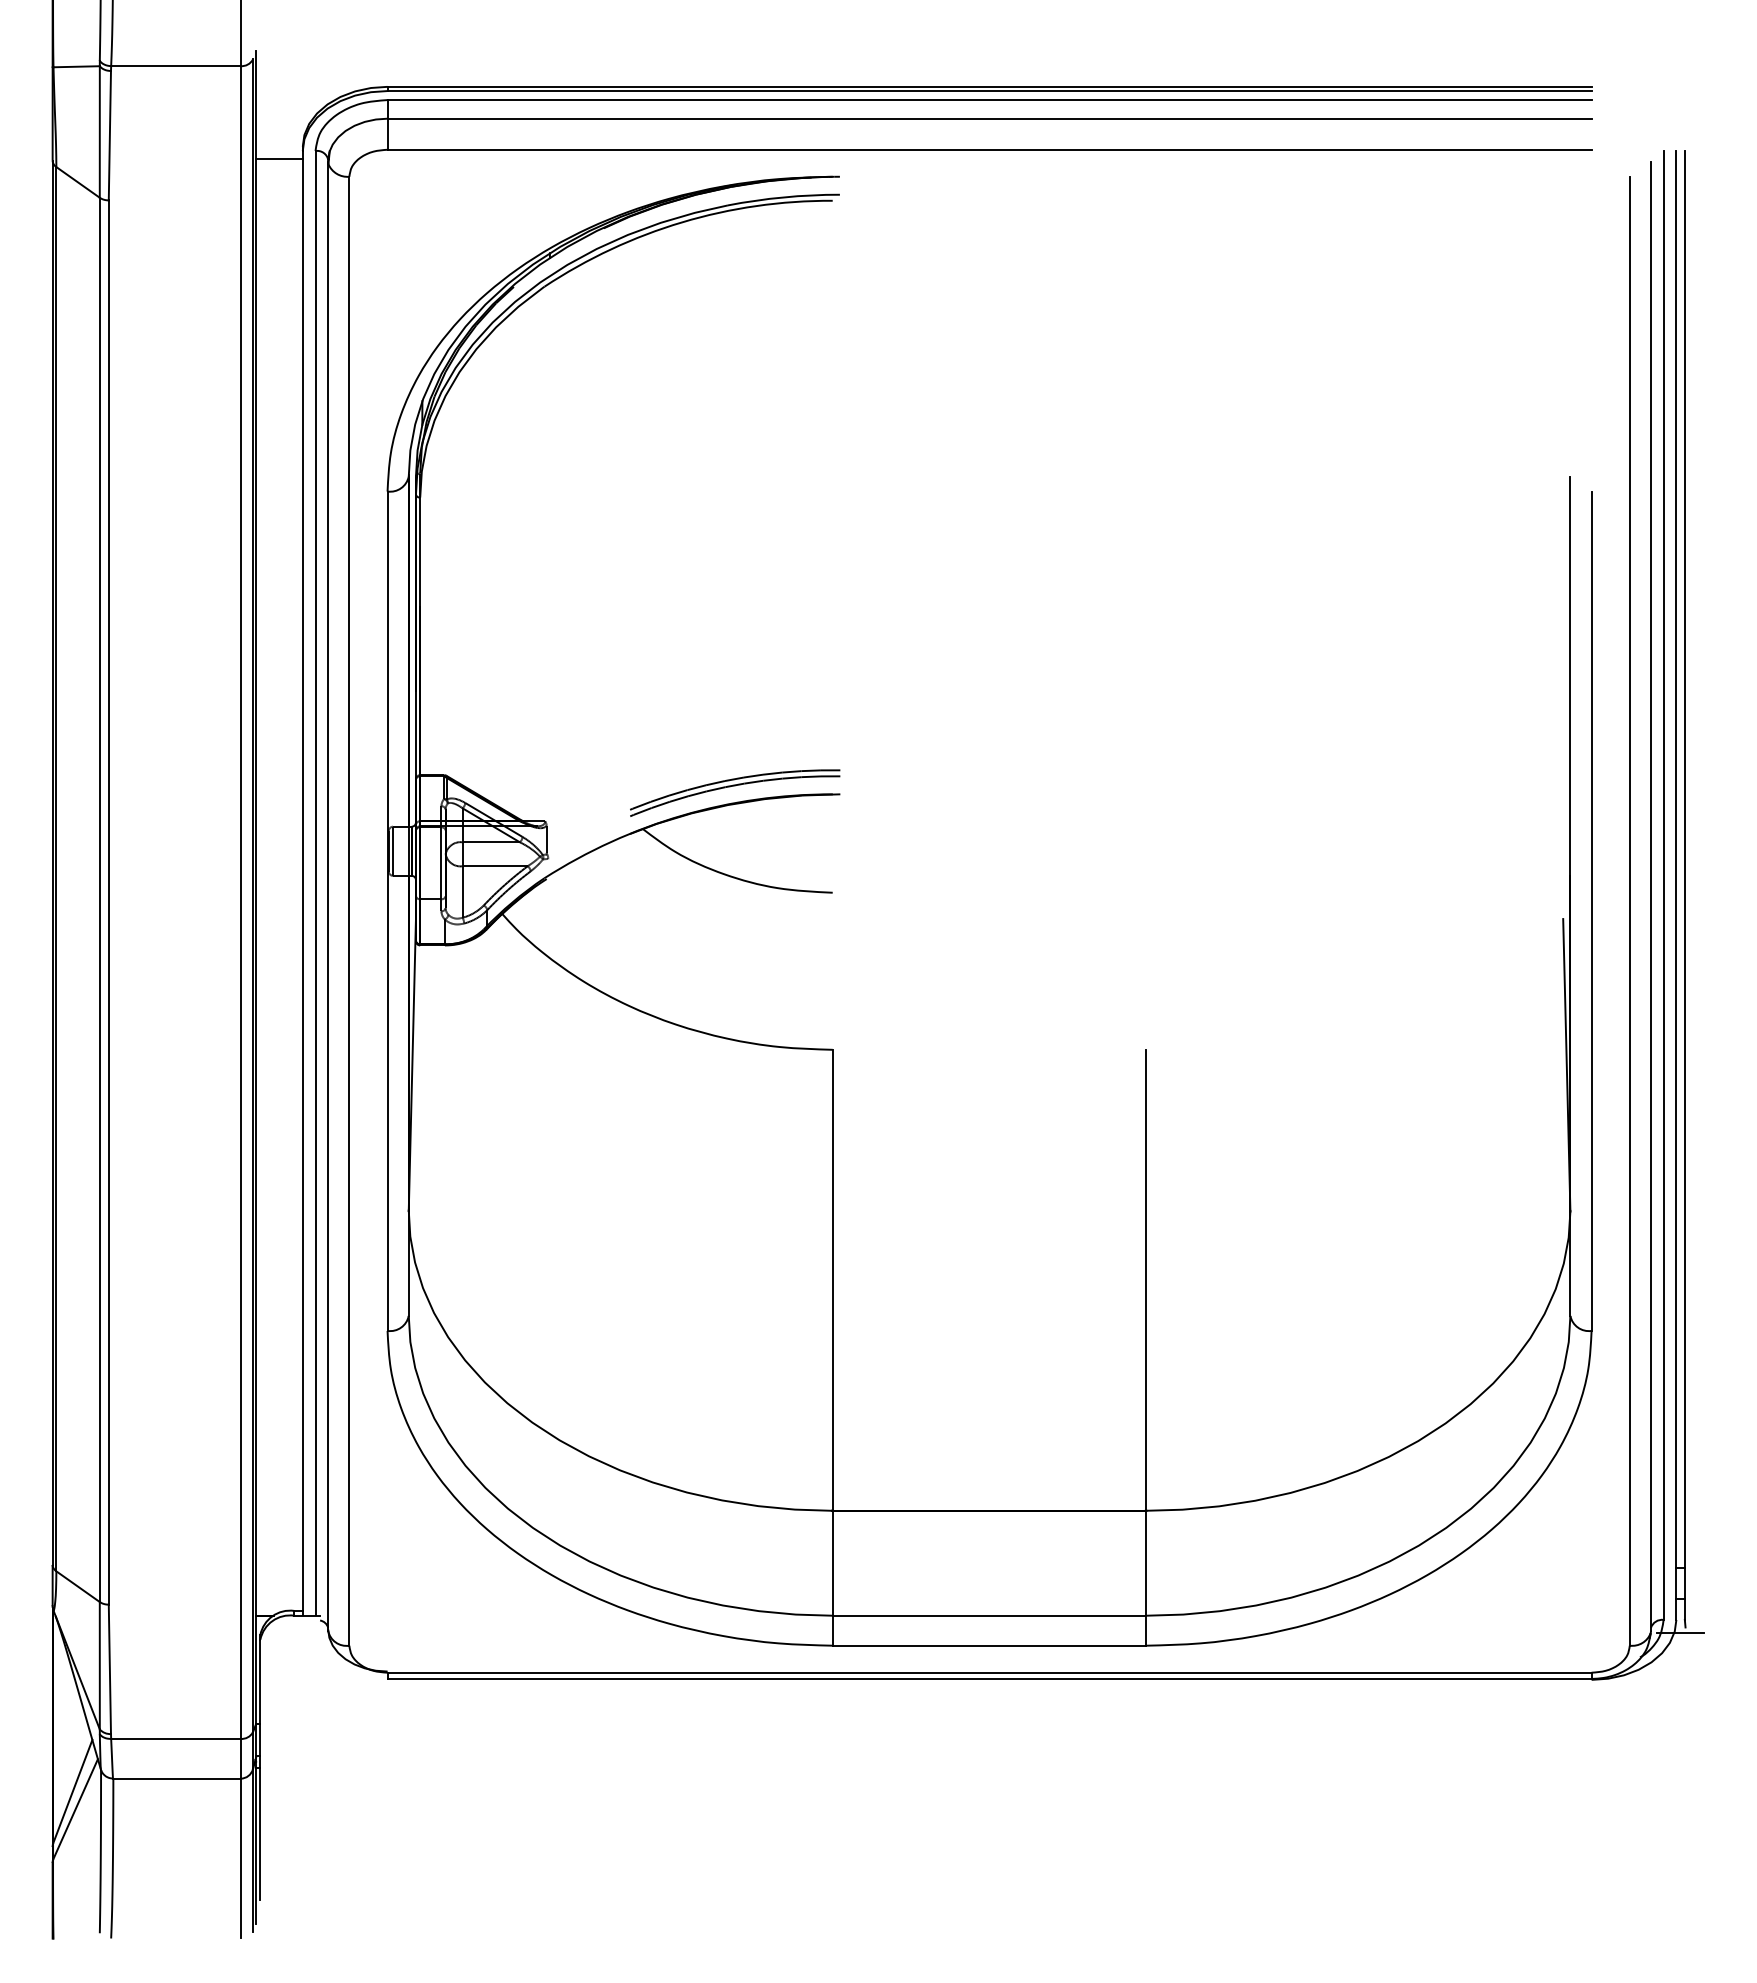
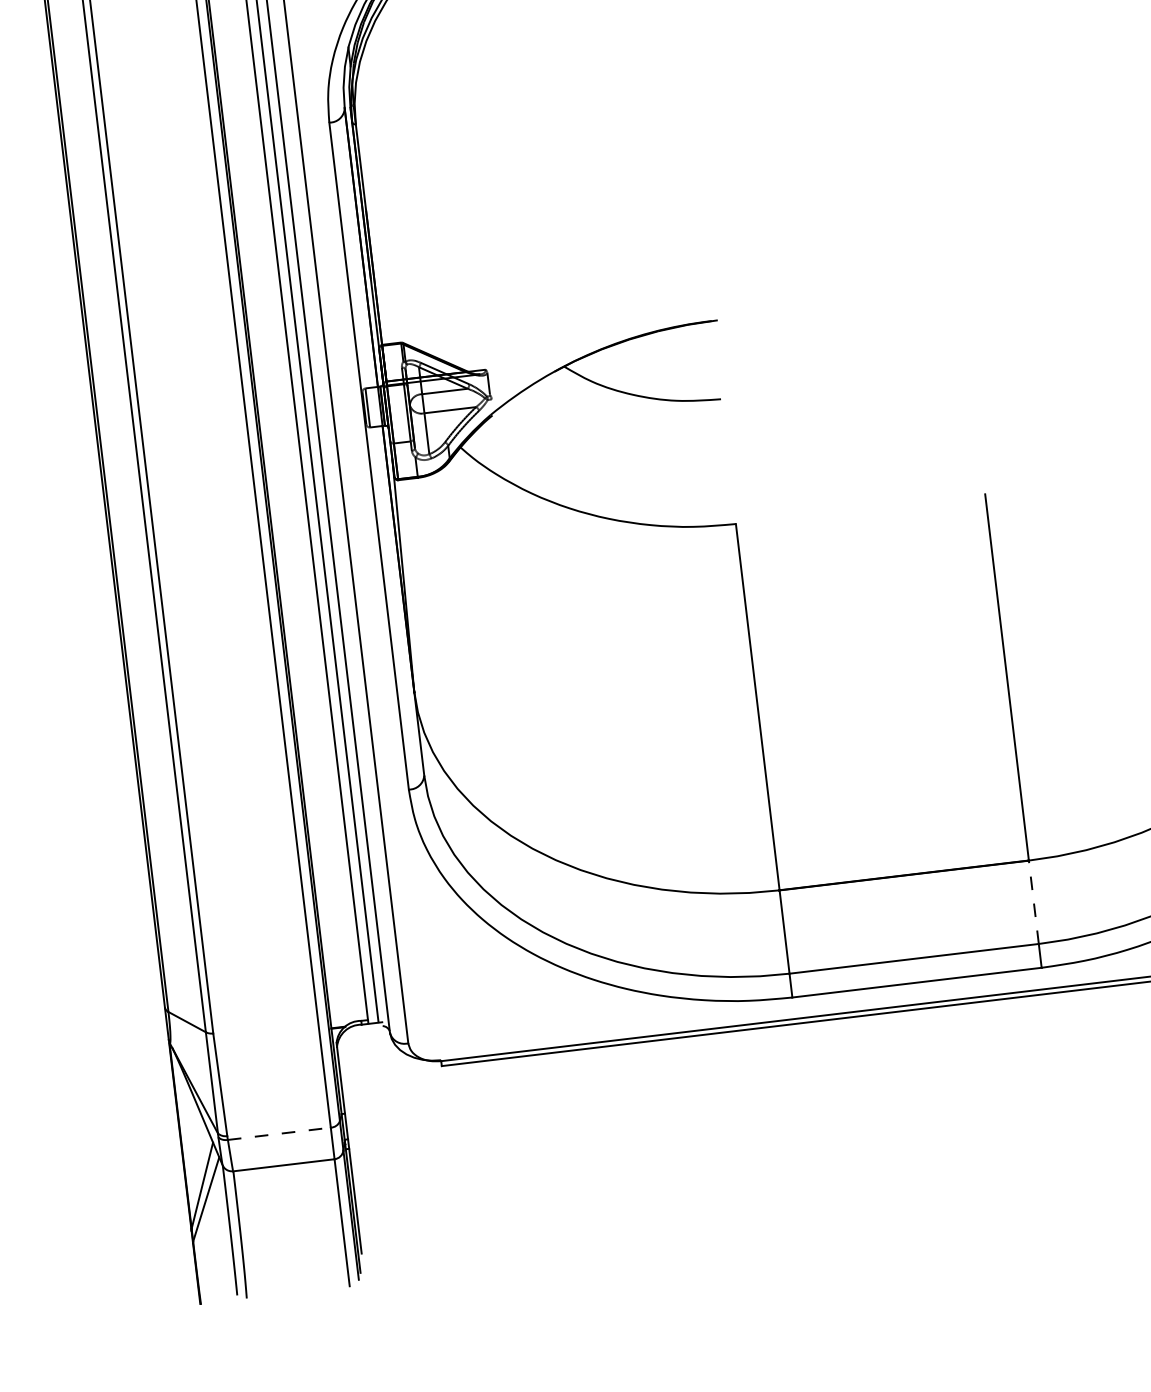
part: (735, 792) -> (634, 328), removed
line: (1146, 1562) -> (1033, 901), solid -> dashed
line: (175, 1738) -> (278, 1133), solid -> dashed

